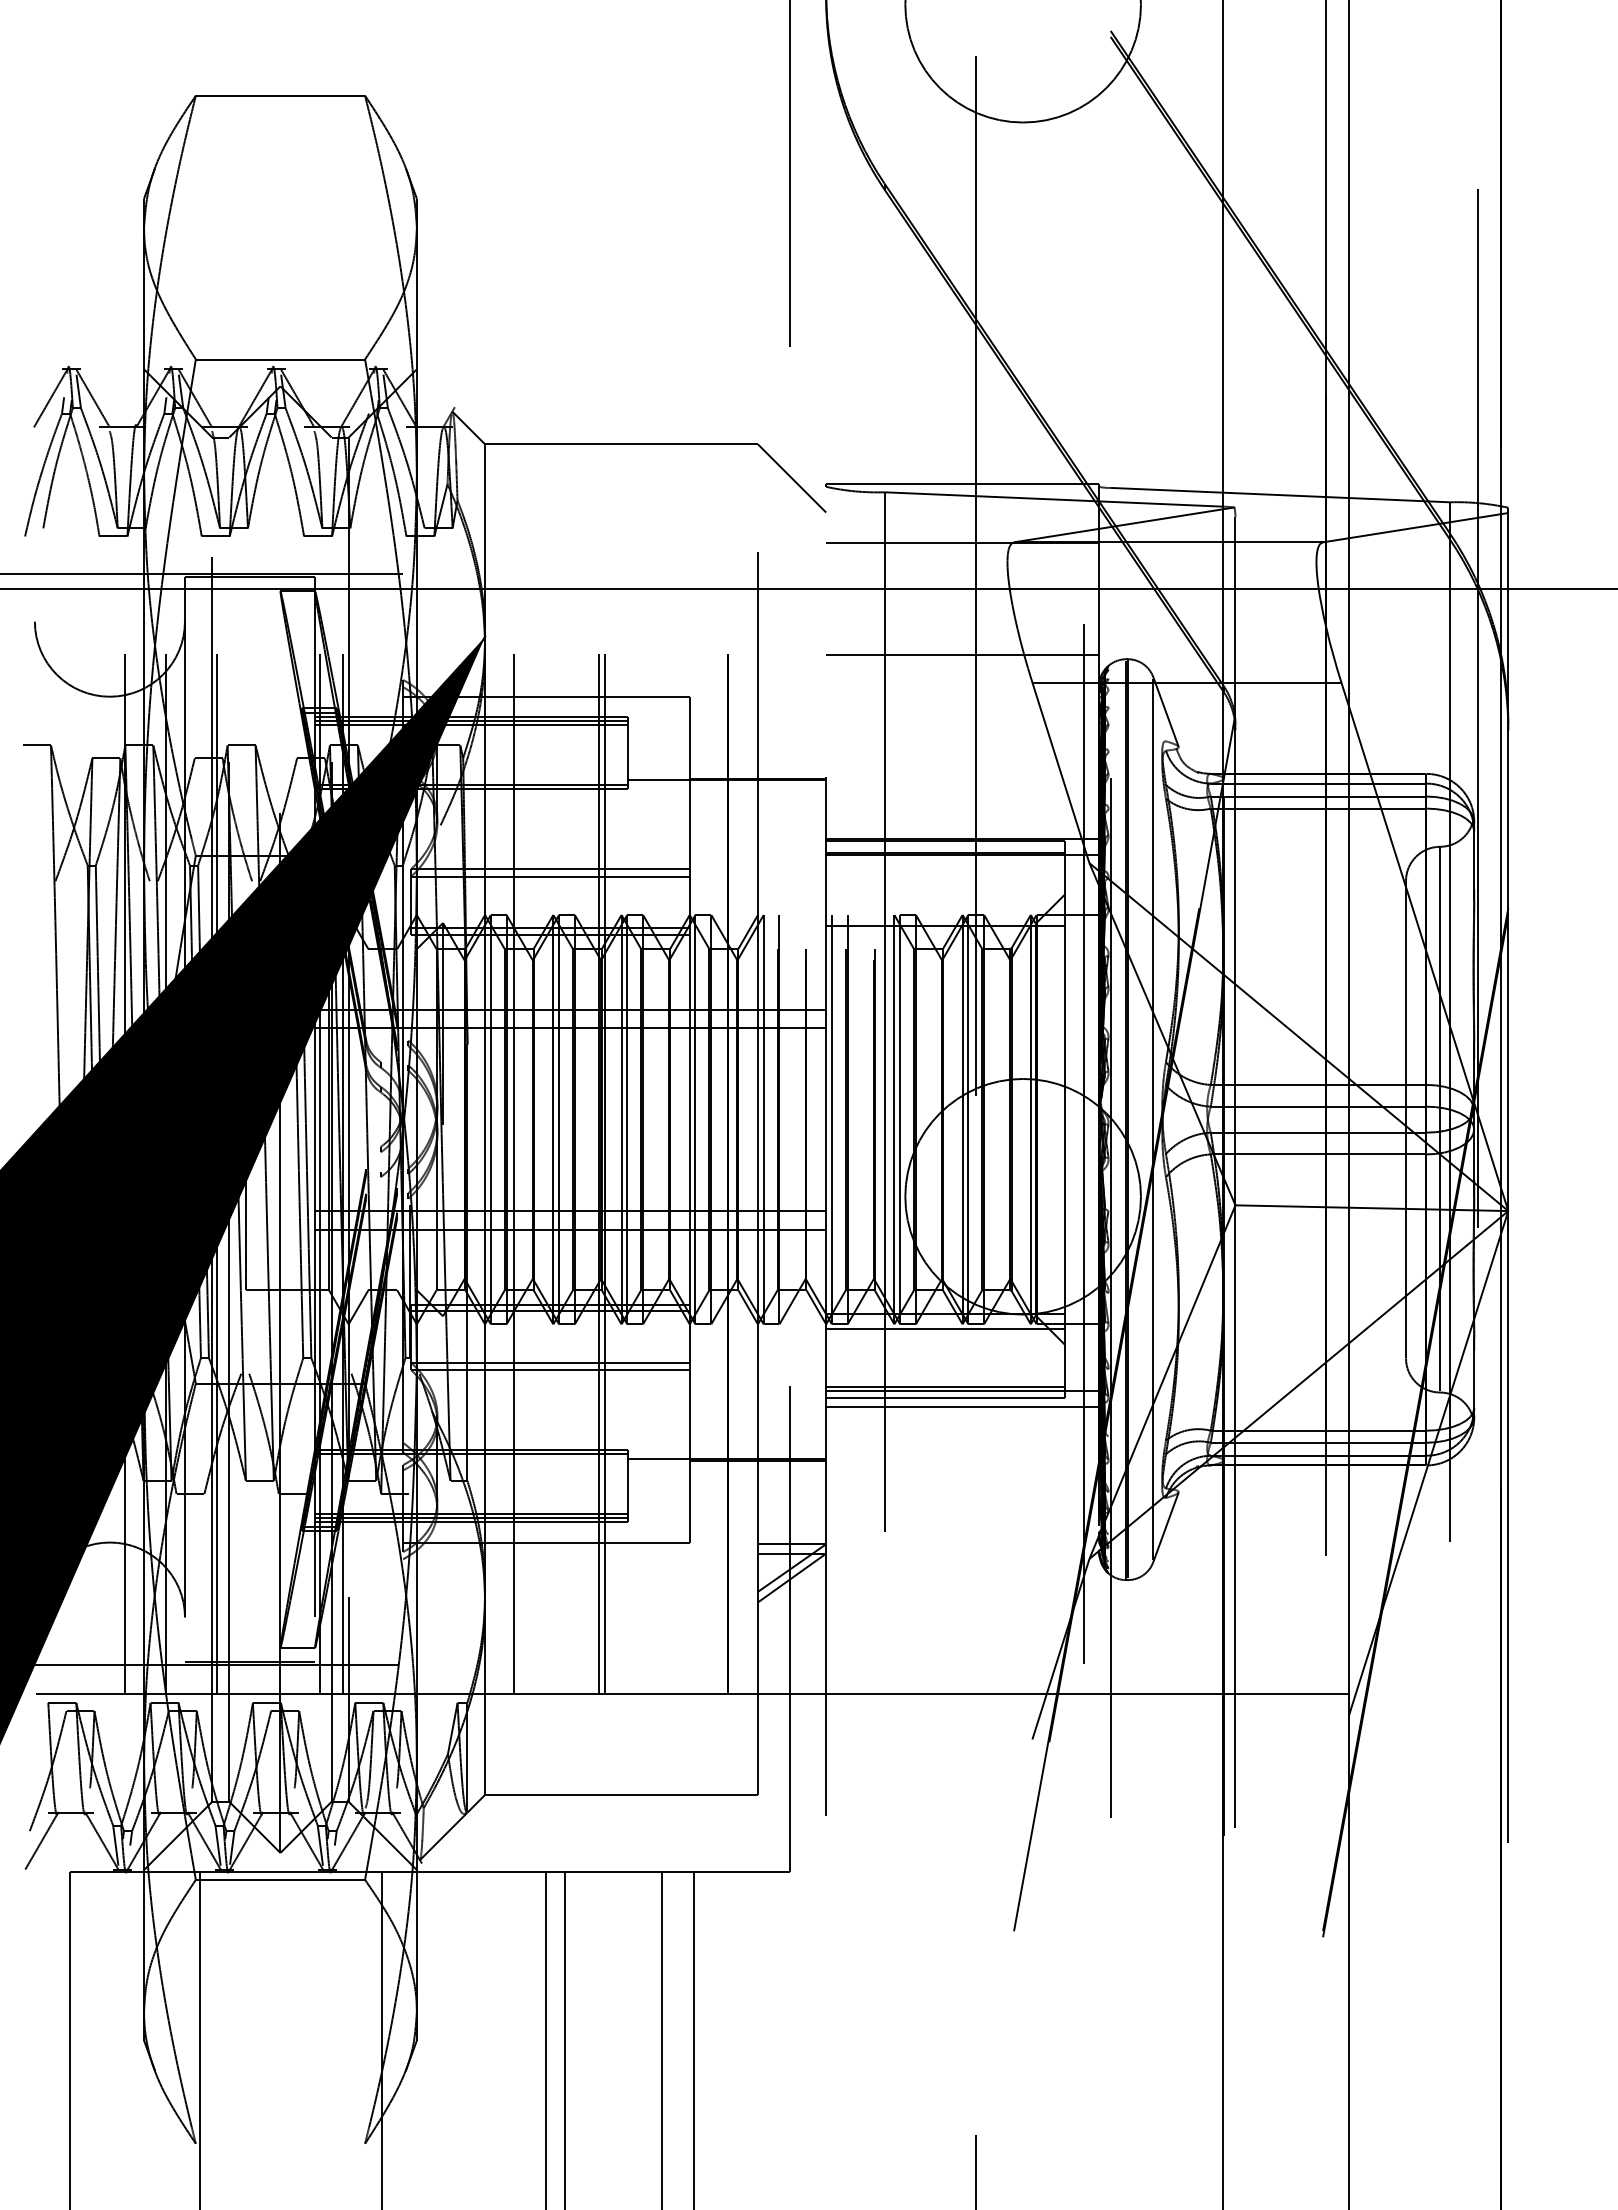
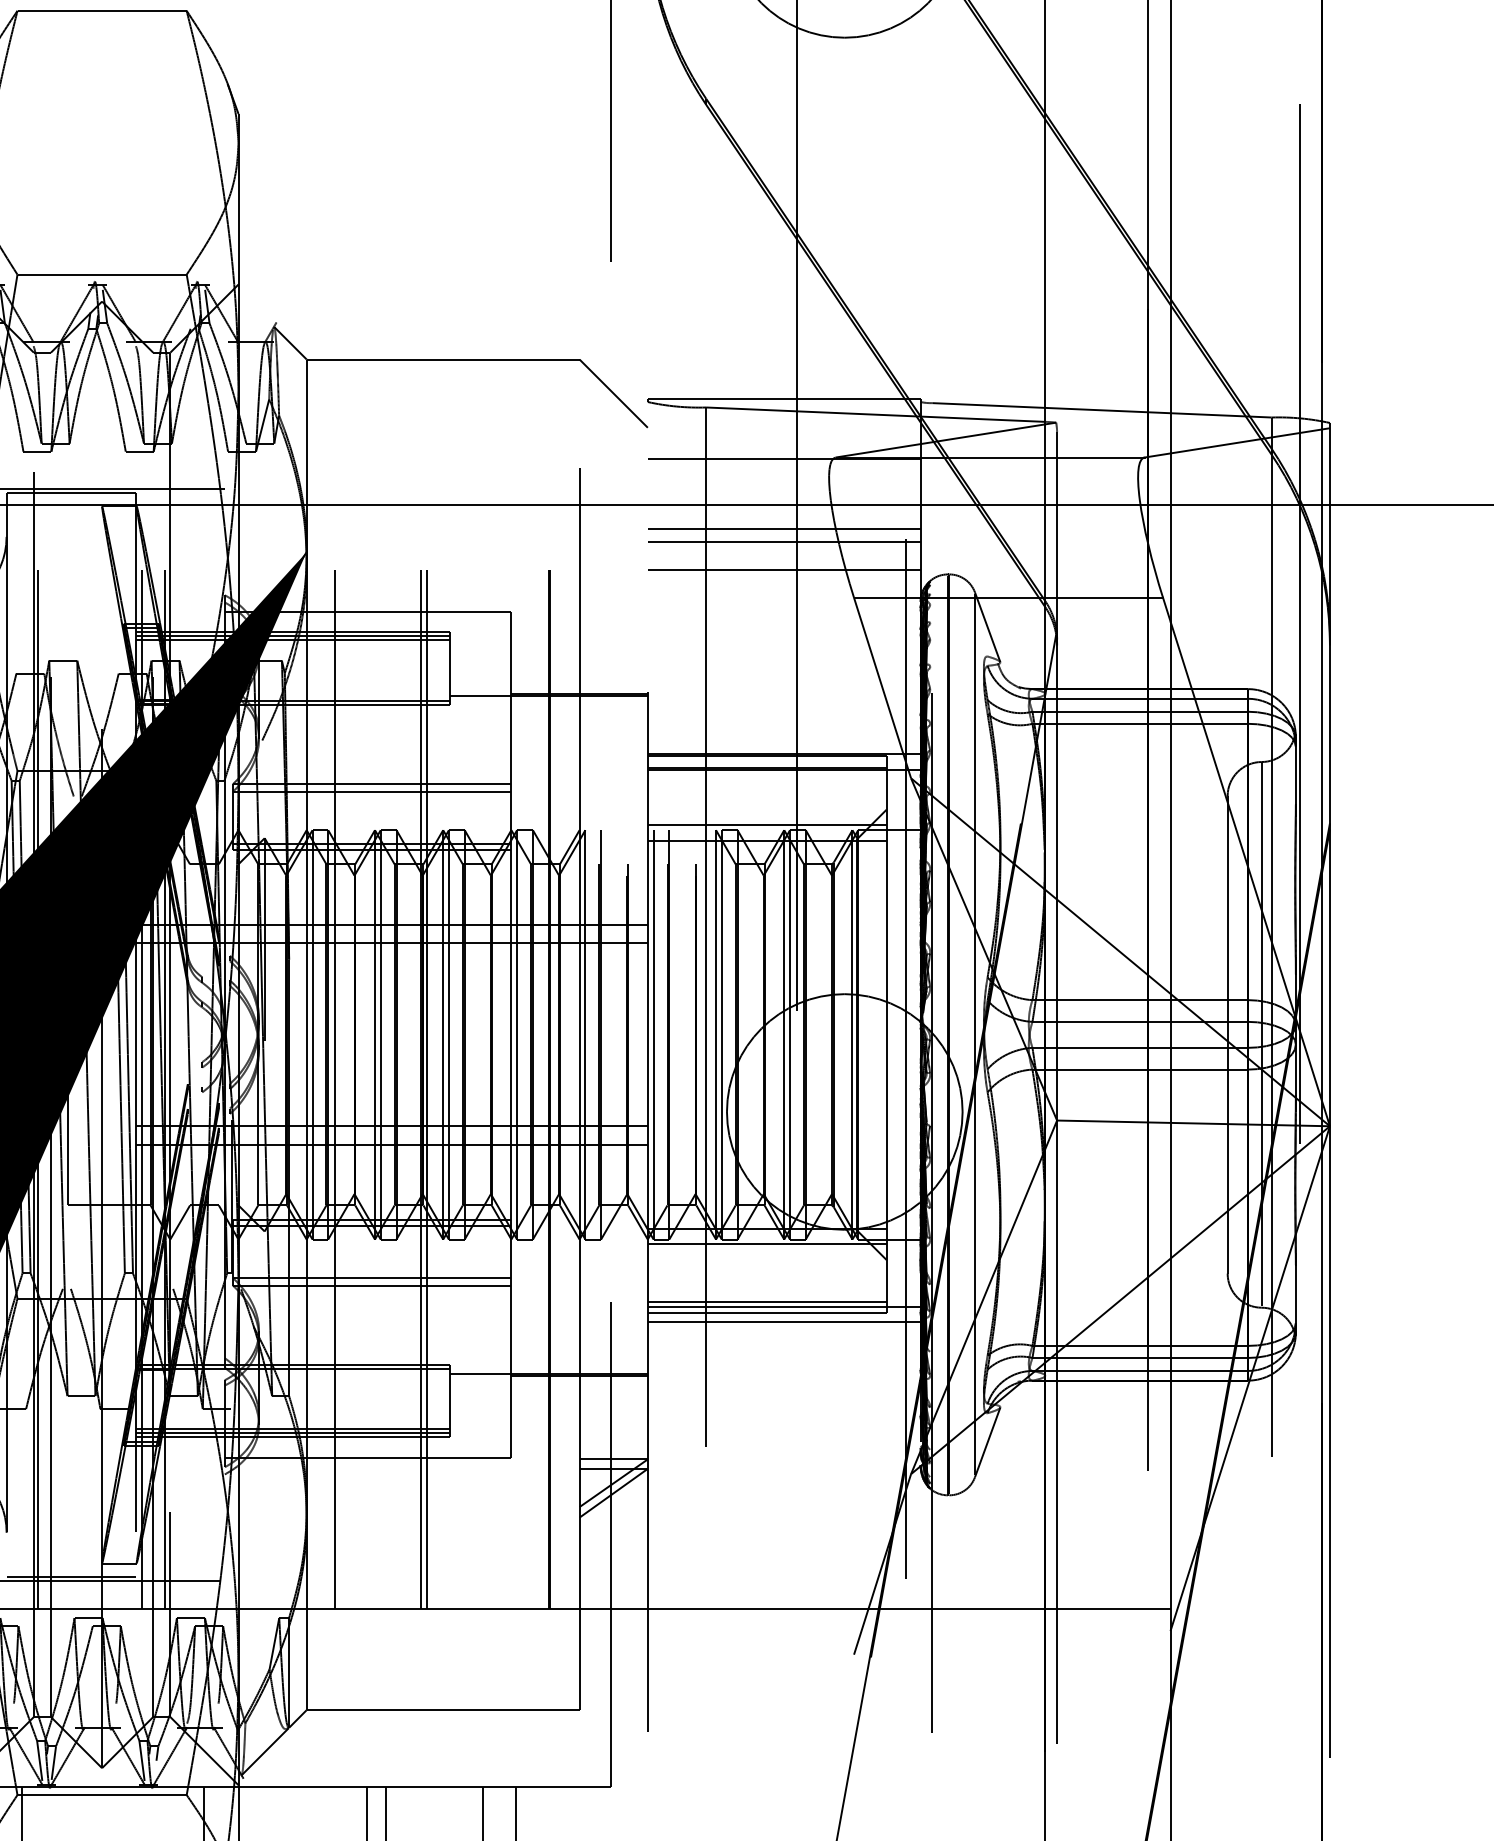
line: (962, 613) -> (784, 528), added
line: (962, 626) -> (784, 541), added
line: (945, 910) -> (767, 825), added

